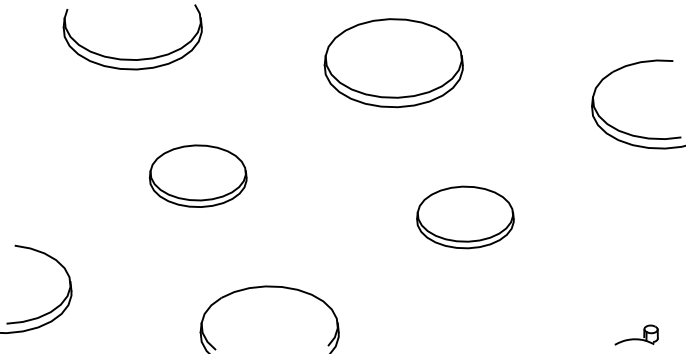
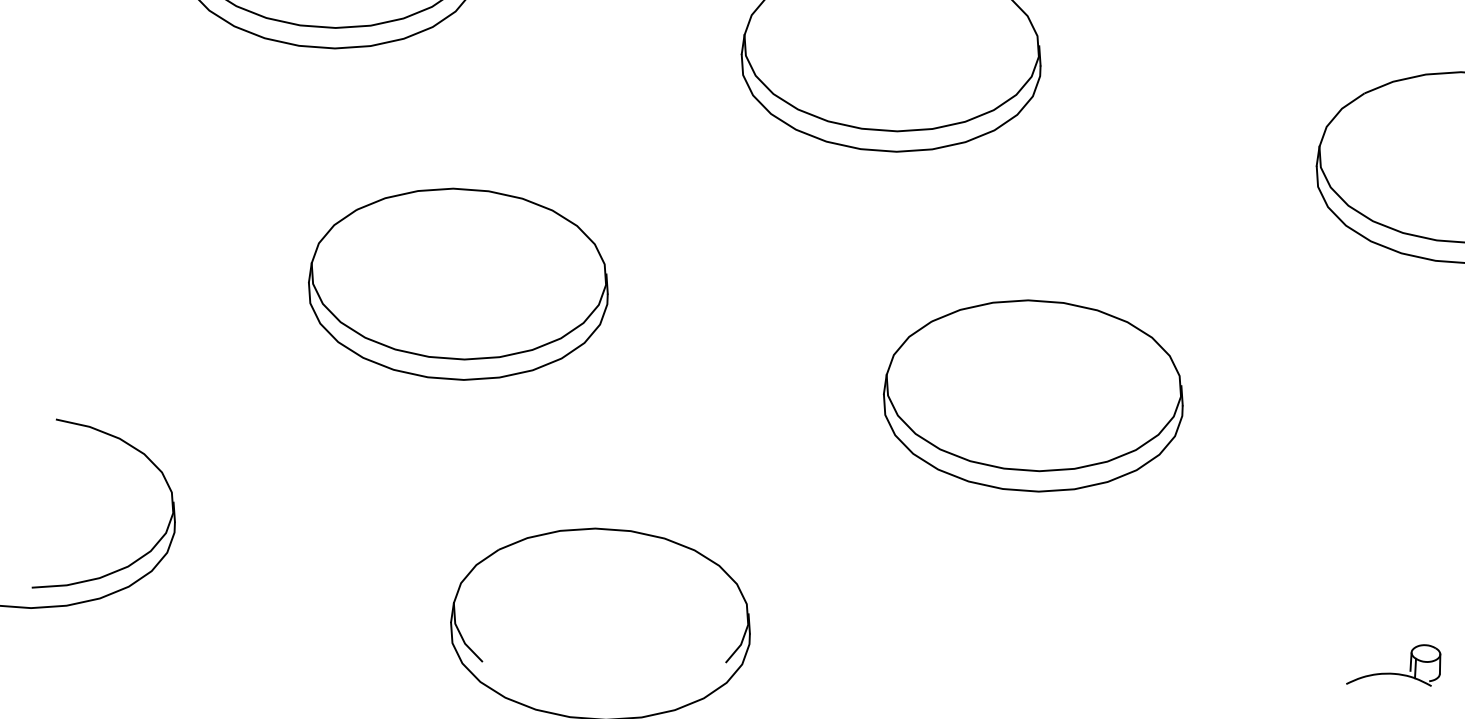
part: (198, 176) -> (459, 285), size x1.43
part: (465, 217) -> (1033, 396), size x1.43

